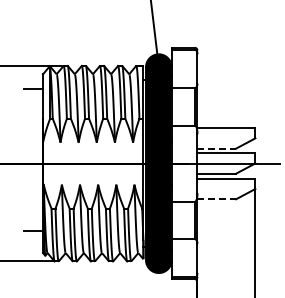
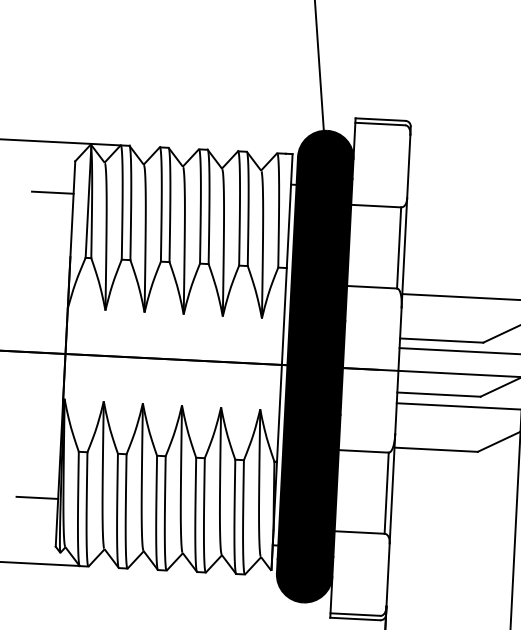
line: (217, 148) -> (443, 340), dashed -> solid
line: (217, 199) -> (437, 450), dashed -> solid

